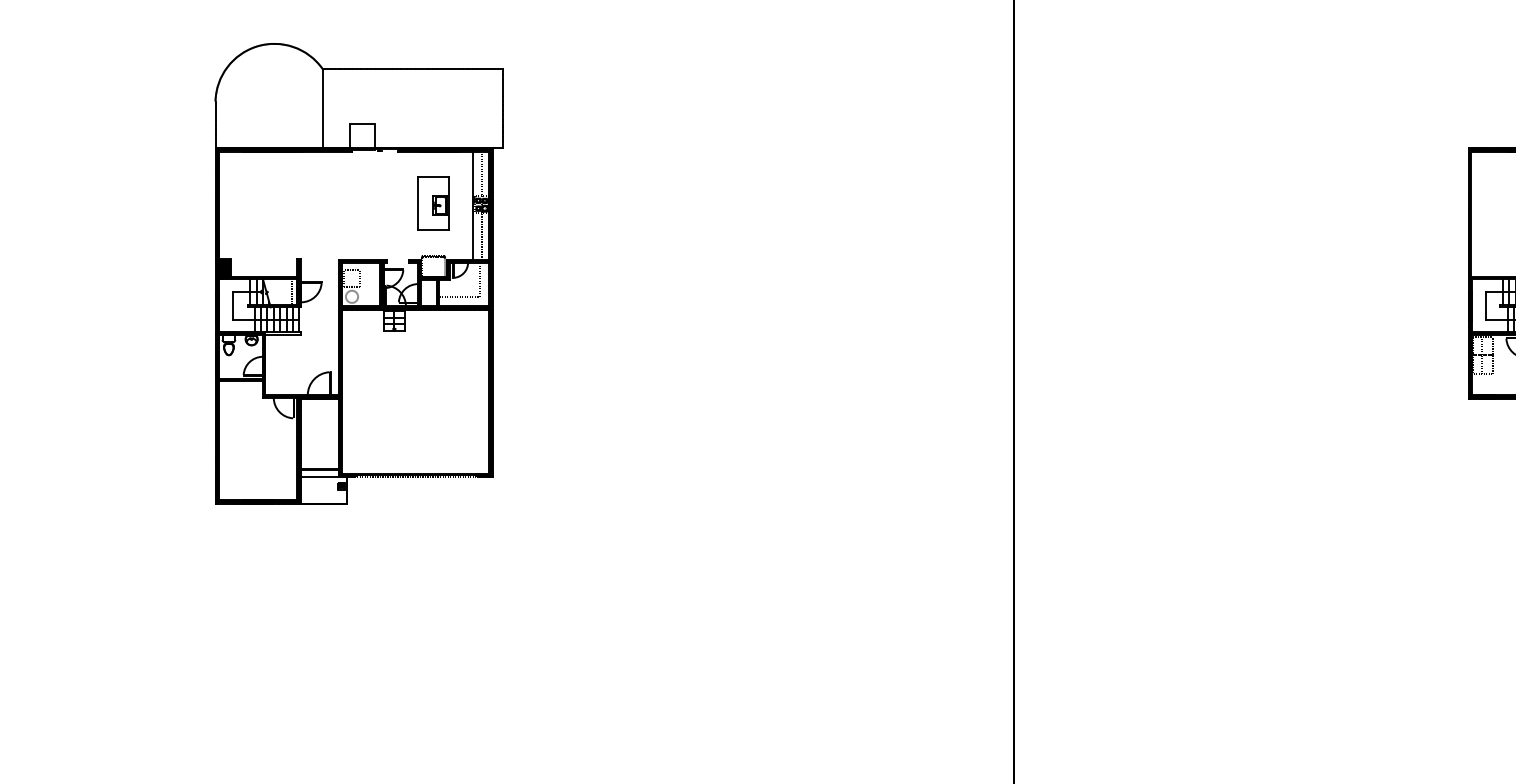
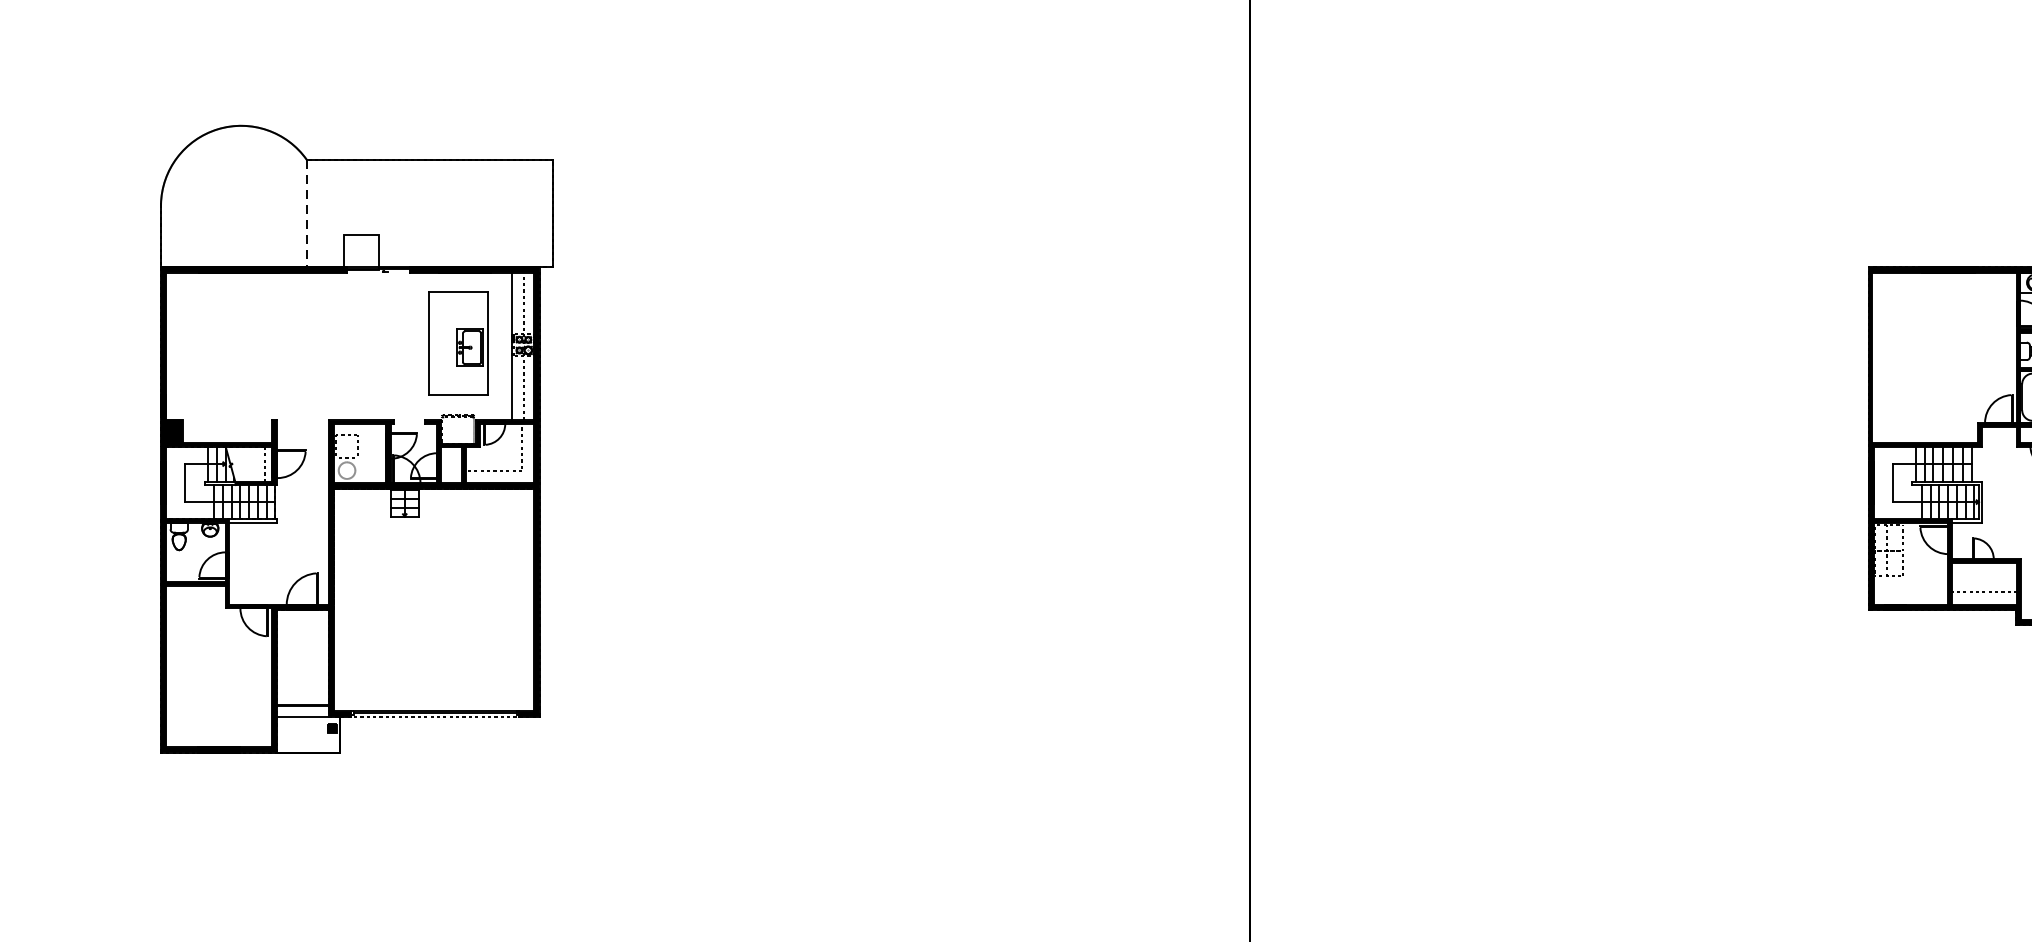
line: (322, 108) -> (306, 213), solid -> dashed
part: (433, 203) -> (458, 343), size x1.4

